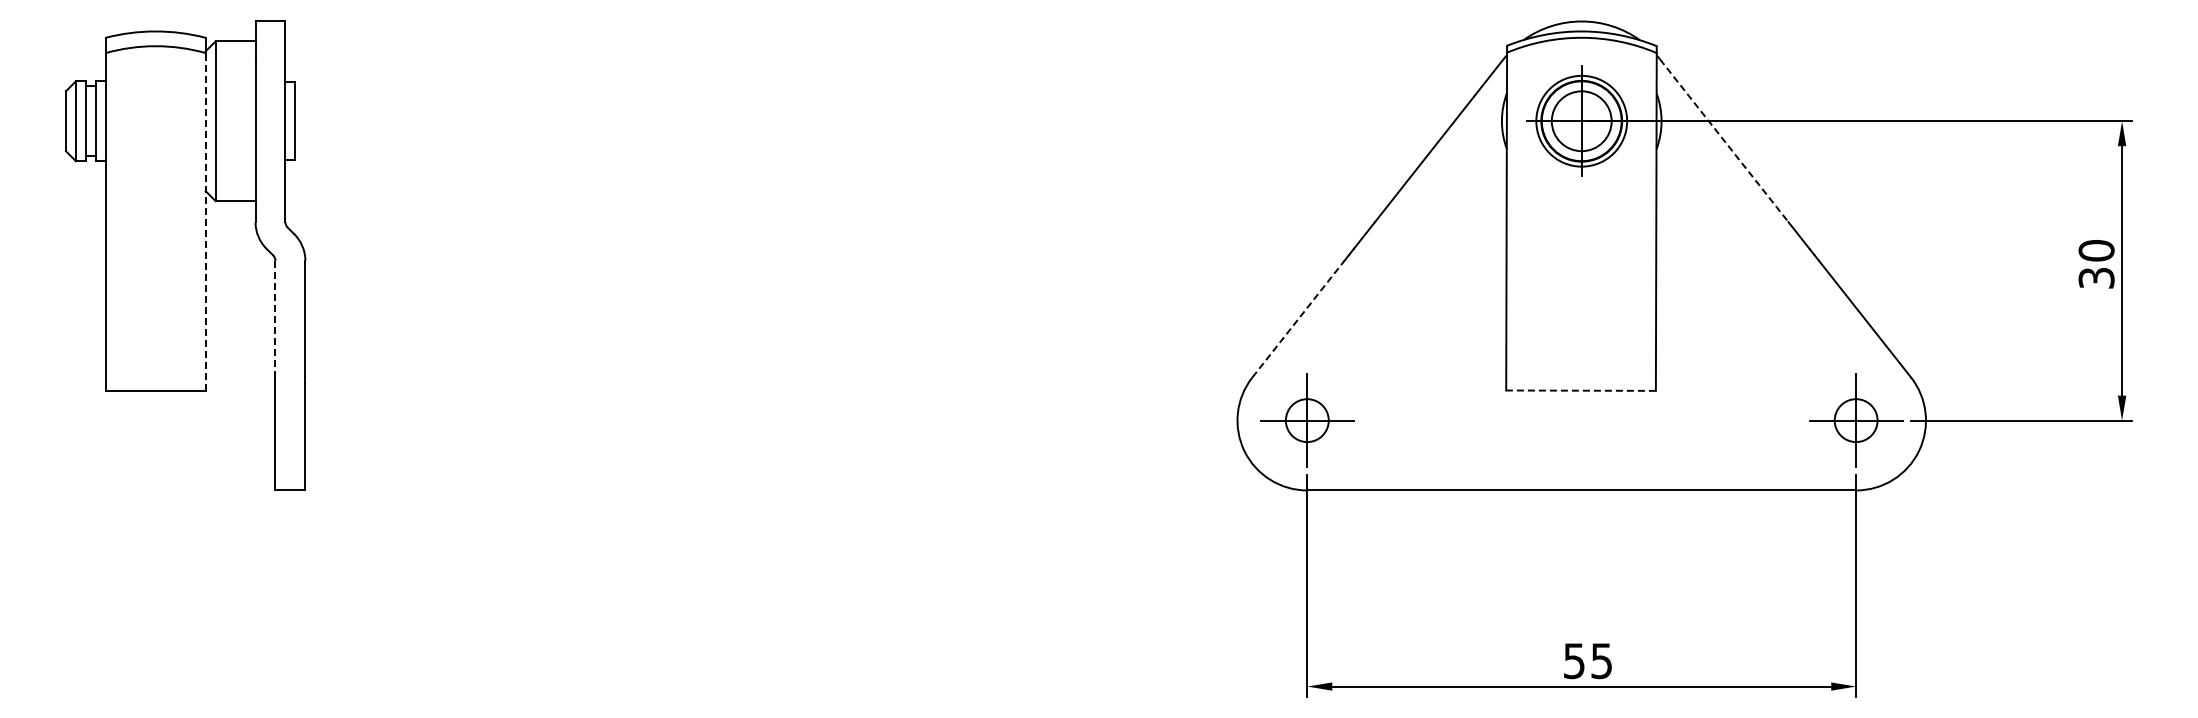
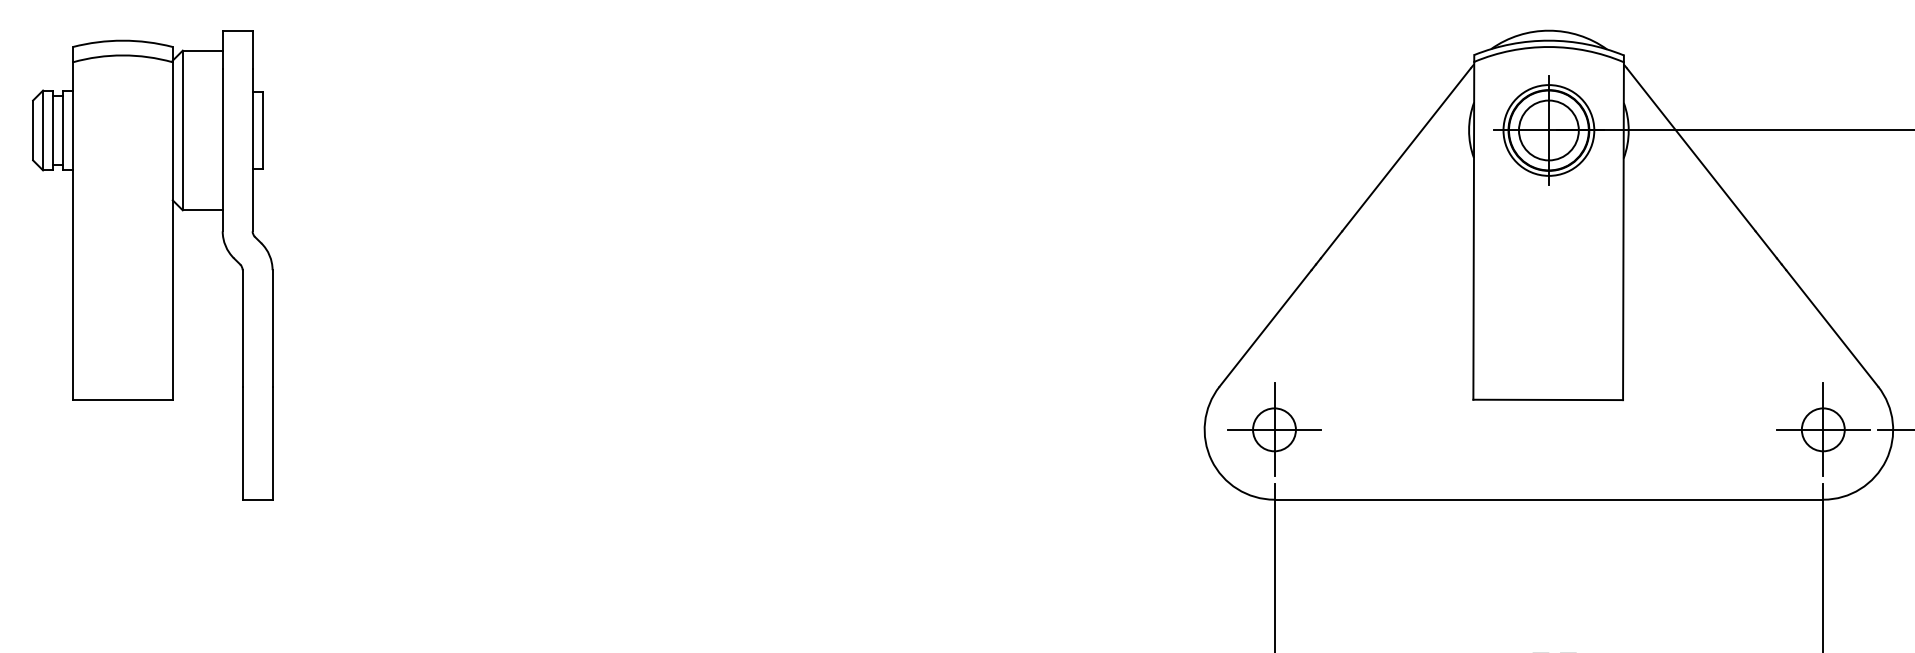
line: (1724, 140) -> (1691, 149), dashed -> solid
line: (205, 221) -> (172, 230), dashed -> solid
line: (1298, 318) -> (1265, 327), dashed -> solid
line: (275, 319) -> (242, 328), dashed -> solid
line: (1581, 390) -> (1548, 399), dashed -> solid

